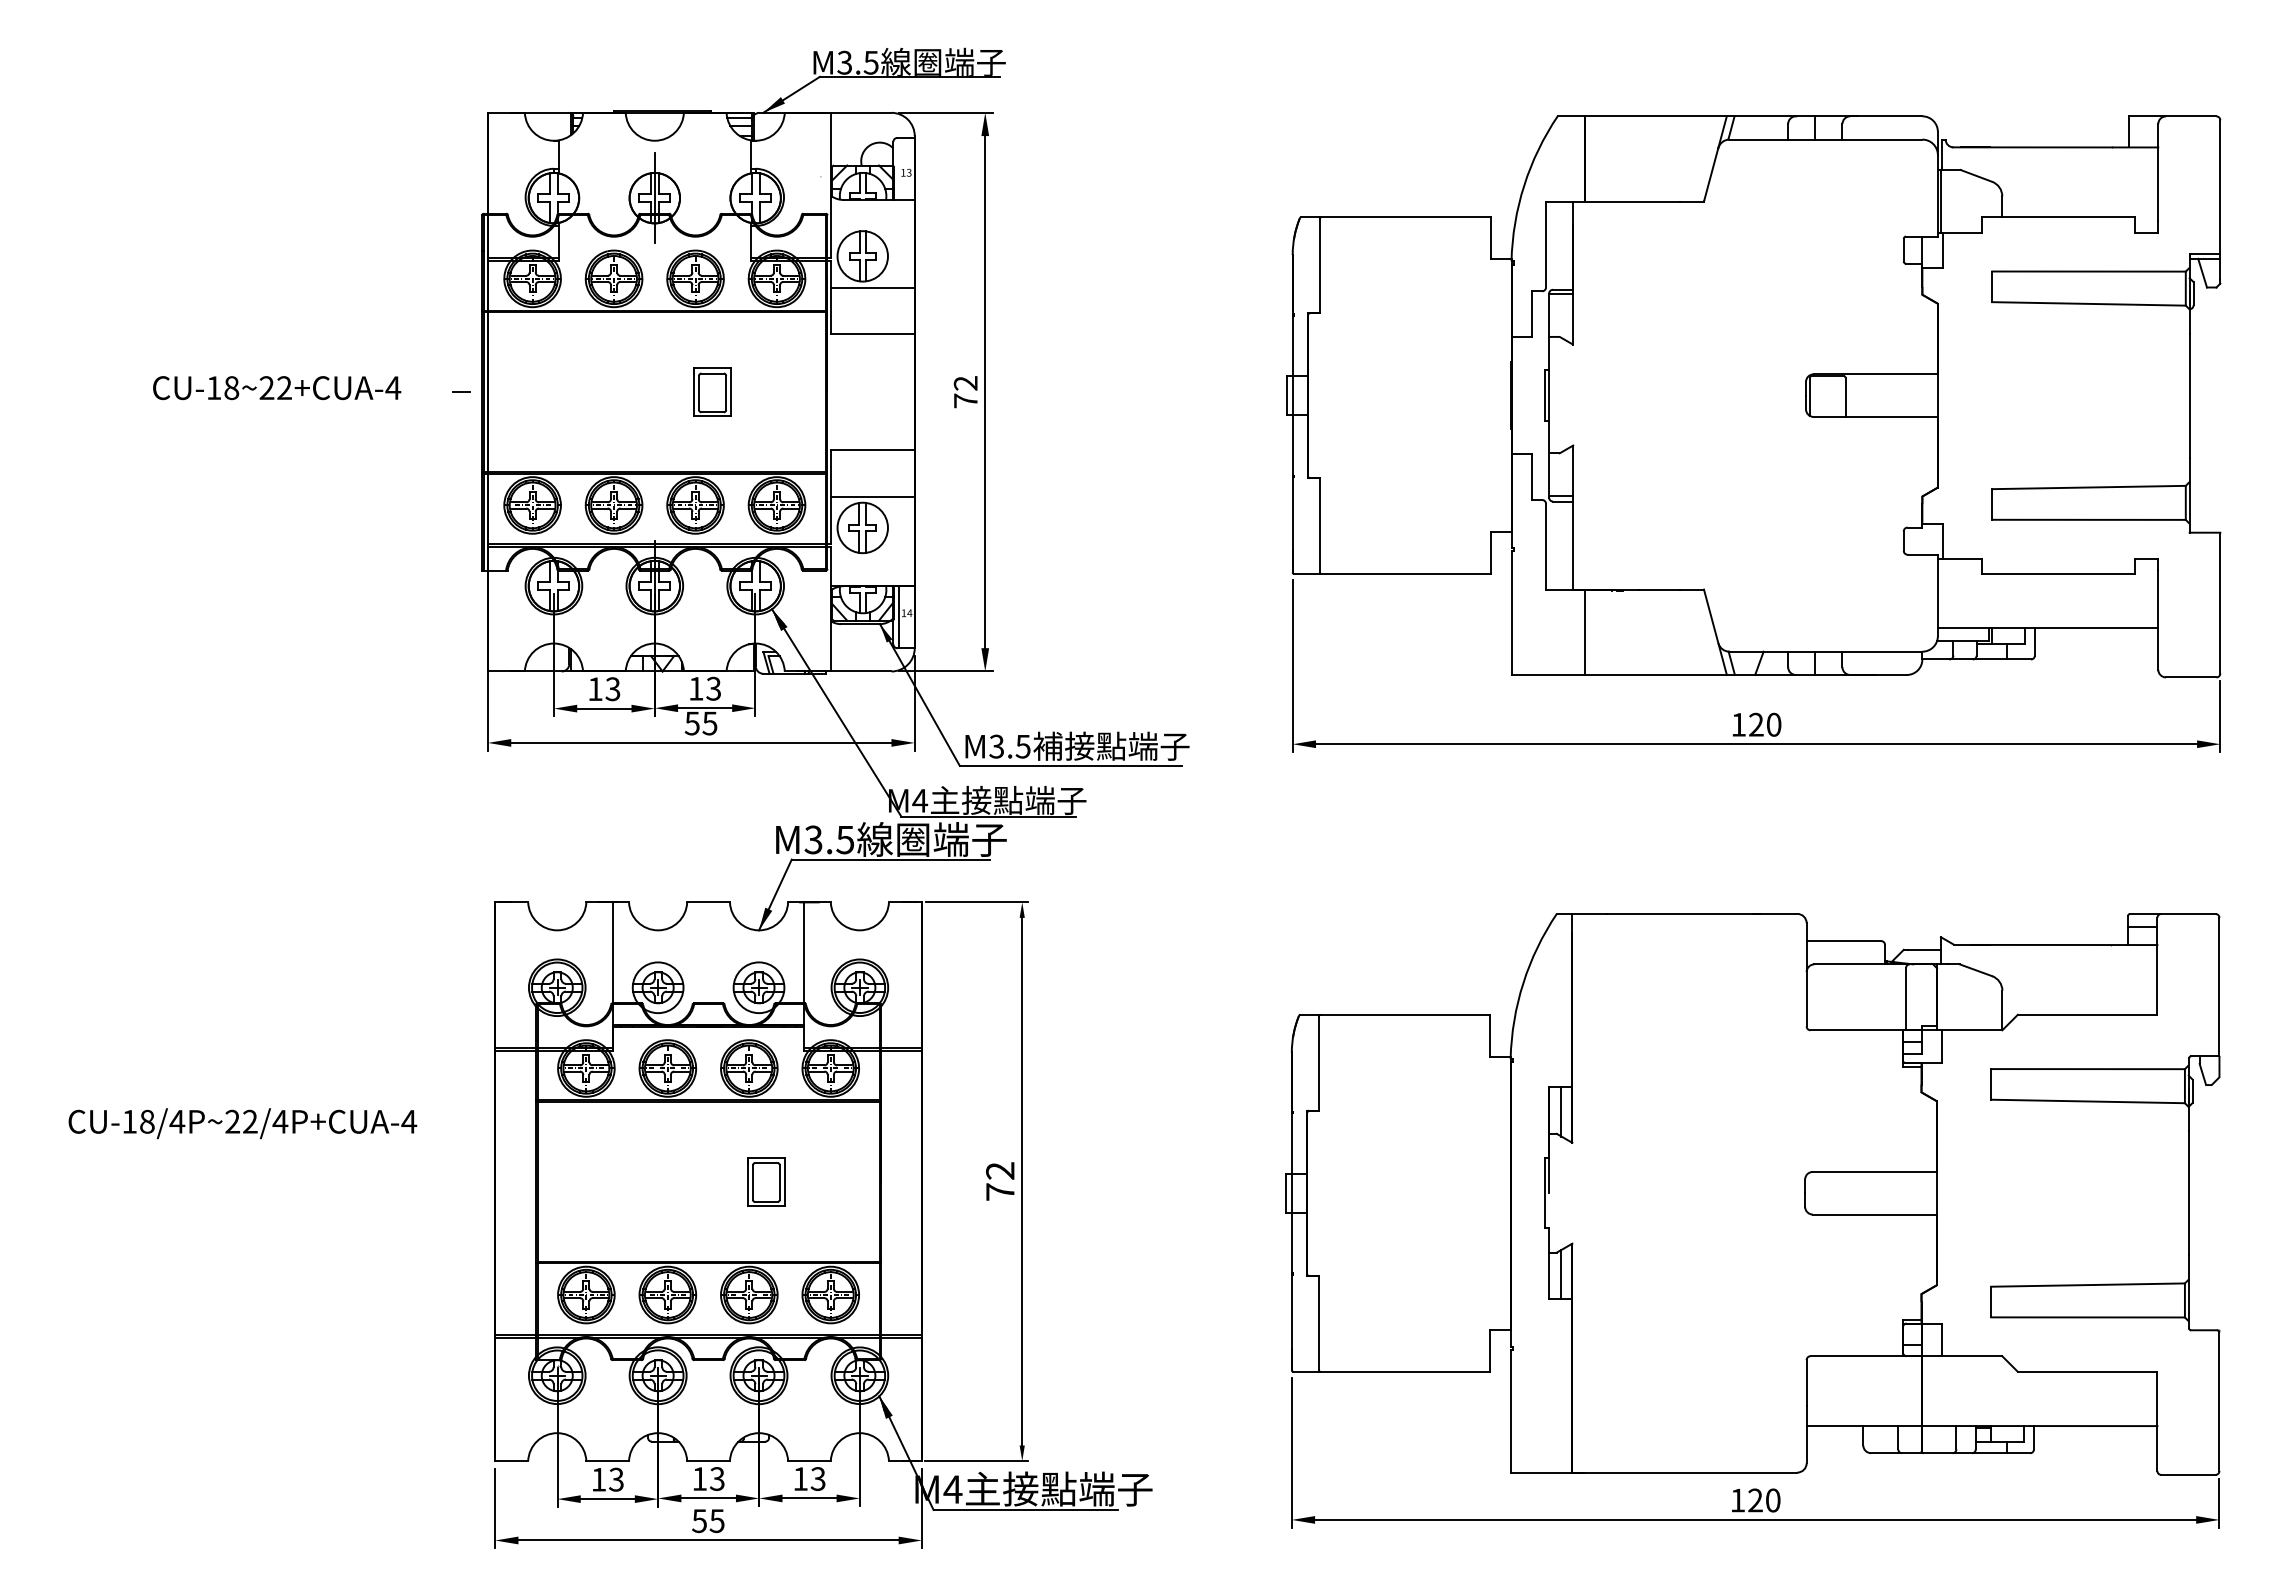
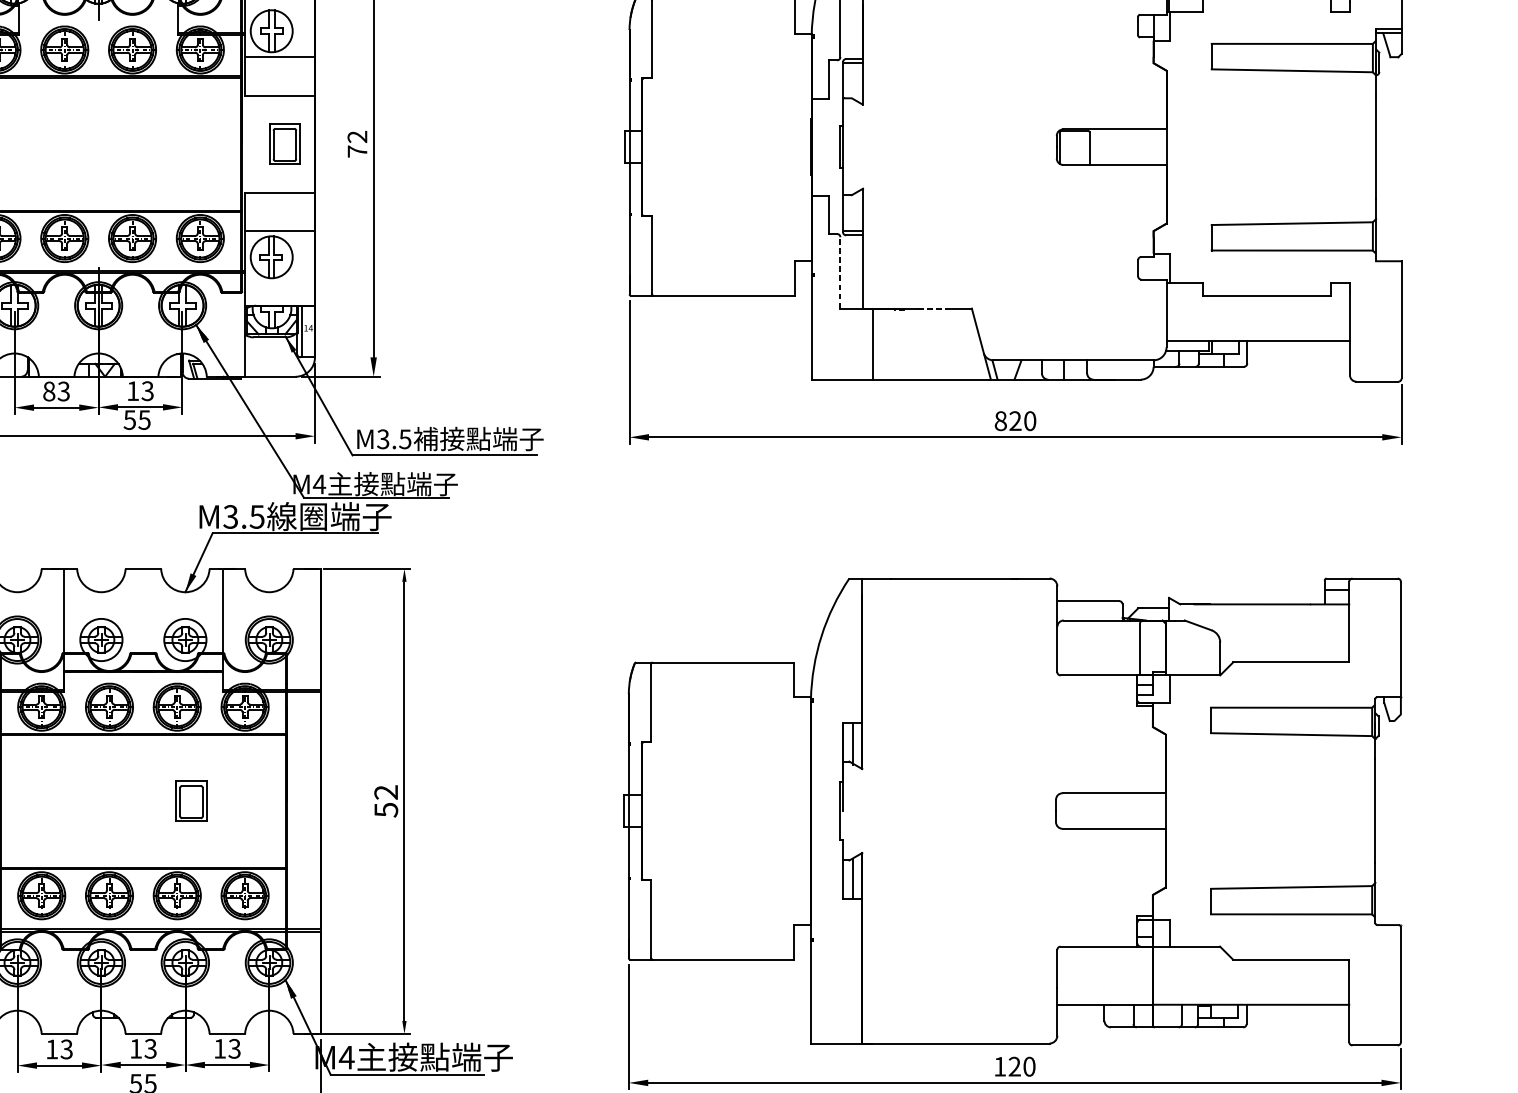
part: (712, 391) -> (284, 143), moved
line: (1546, 546) -> (840, 272), solid -> dashed
line: (1659, 589) -> (934, 308), solid -> dashed
text: (595, 689) -> (49, 391), 13 -> 83
text: (1738, 724) -> (1000, 420), 120 -> 820
text: (1000, 1192) -> (386, 810), 72 -> 52

